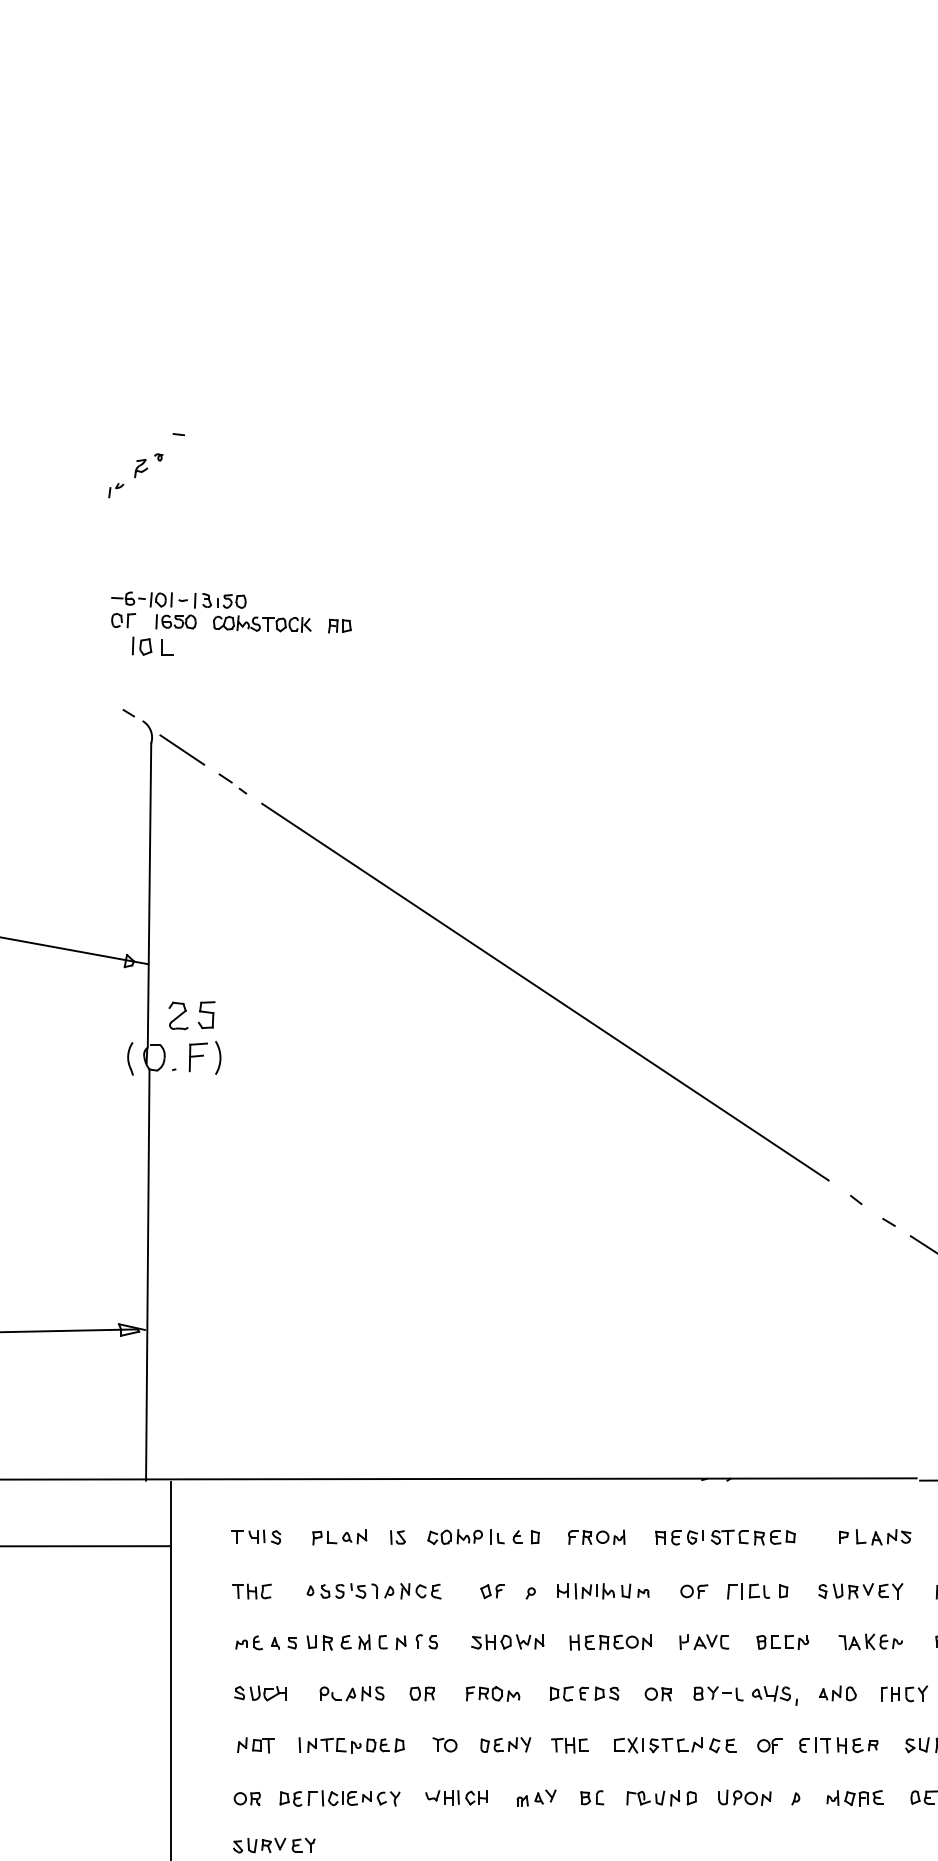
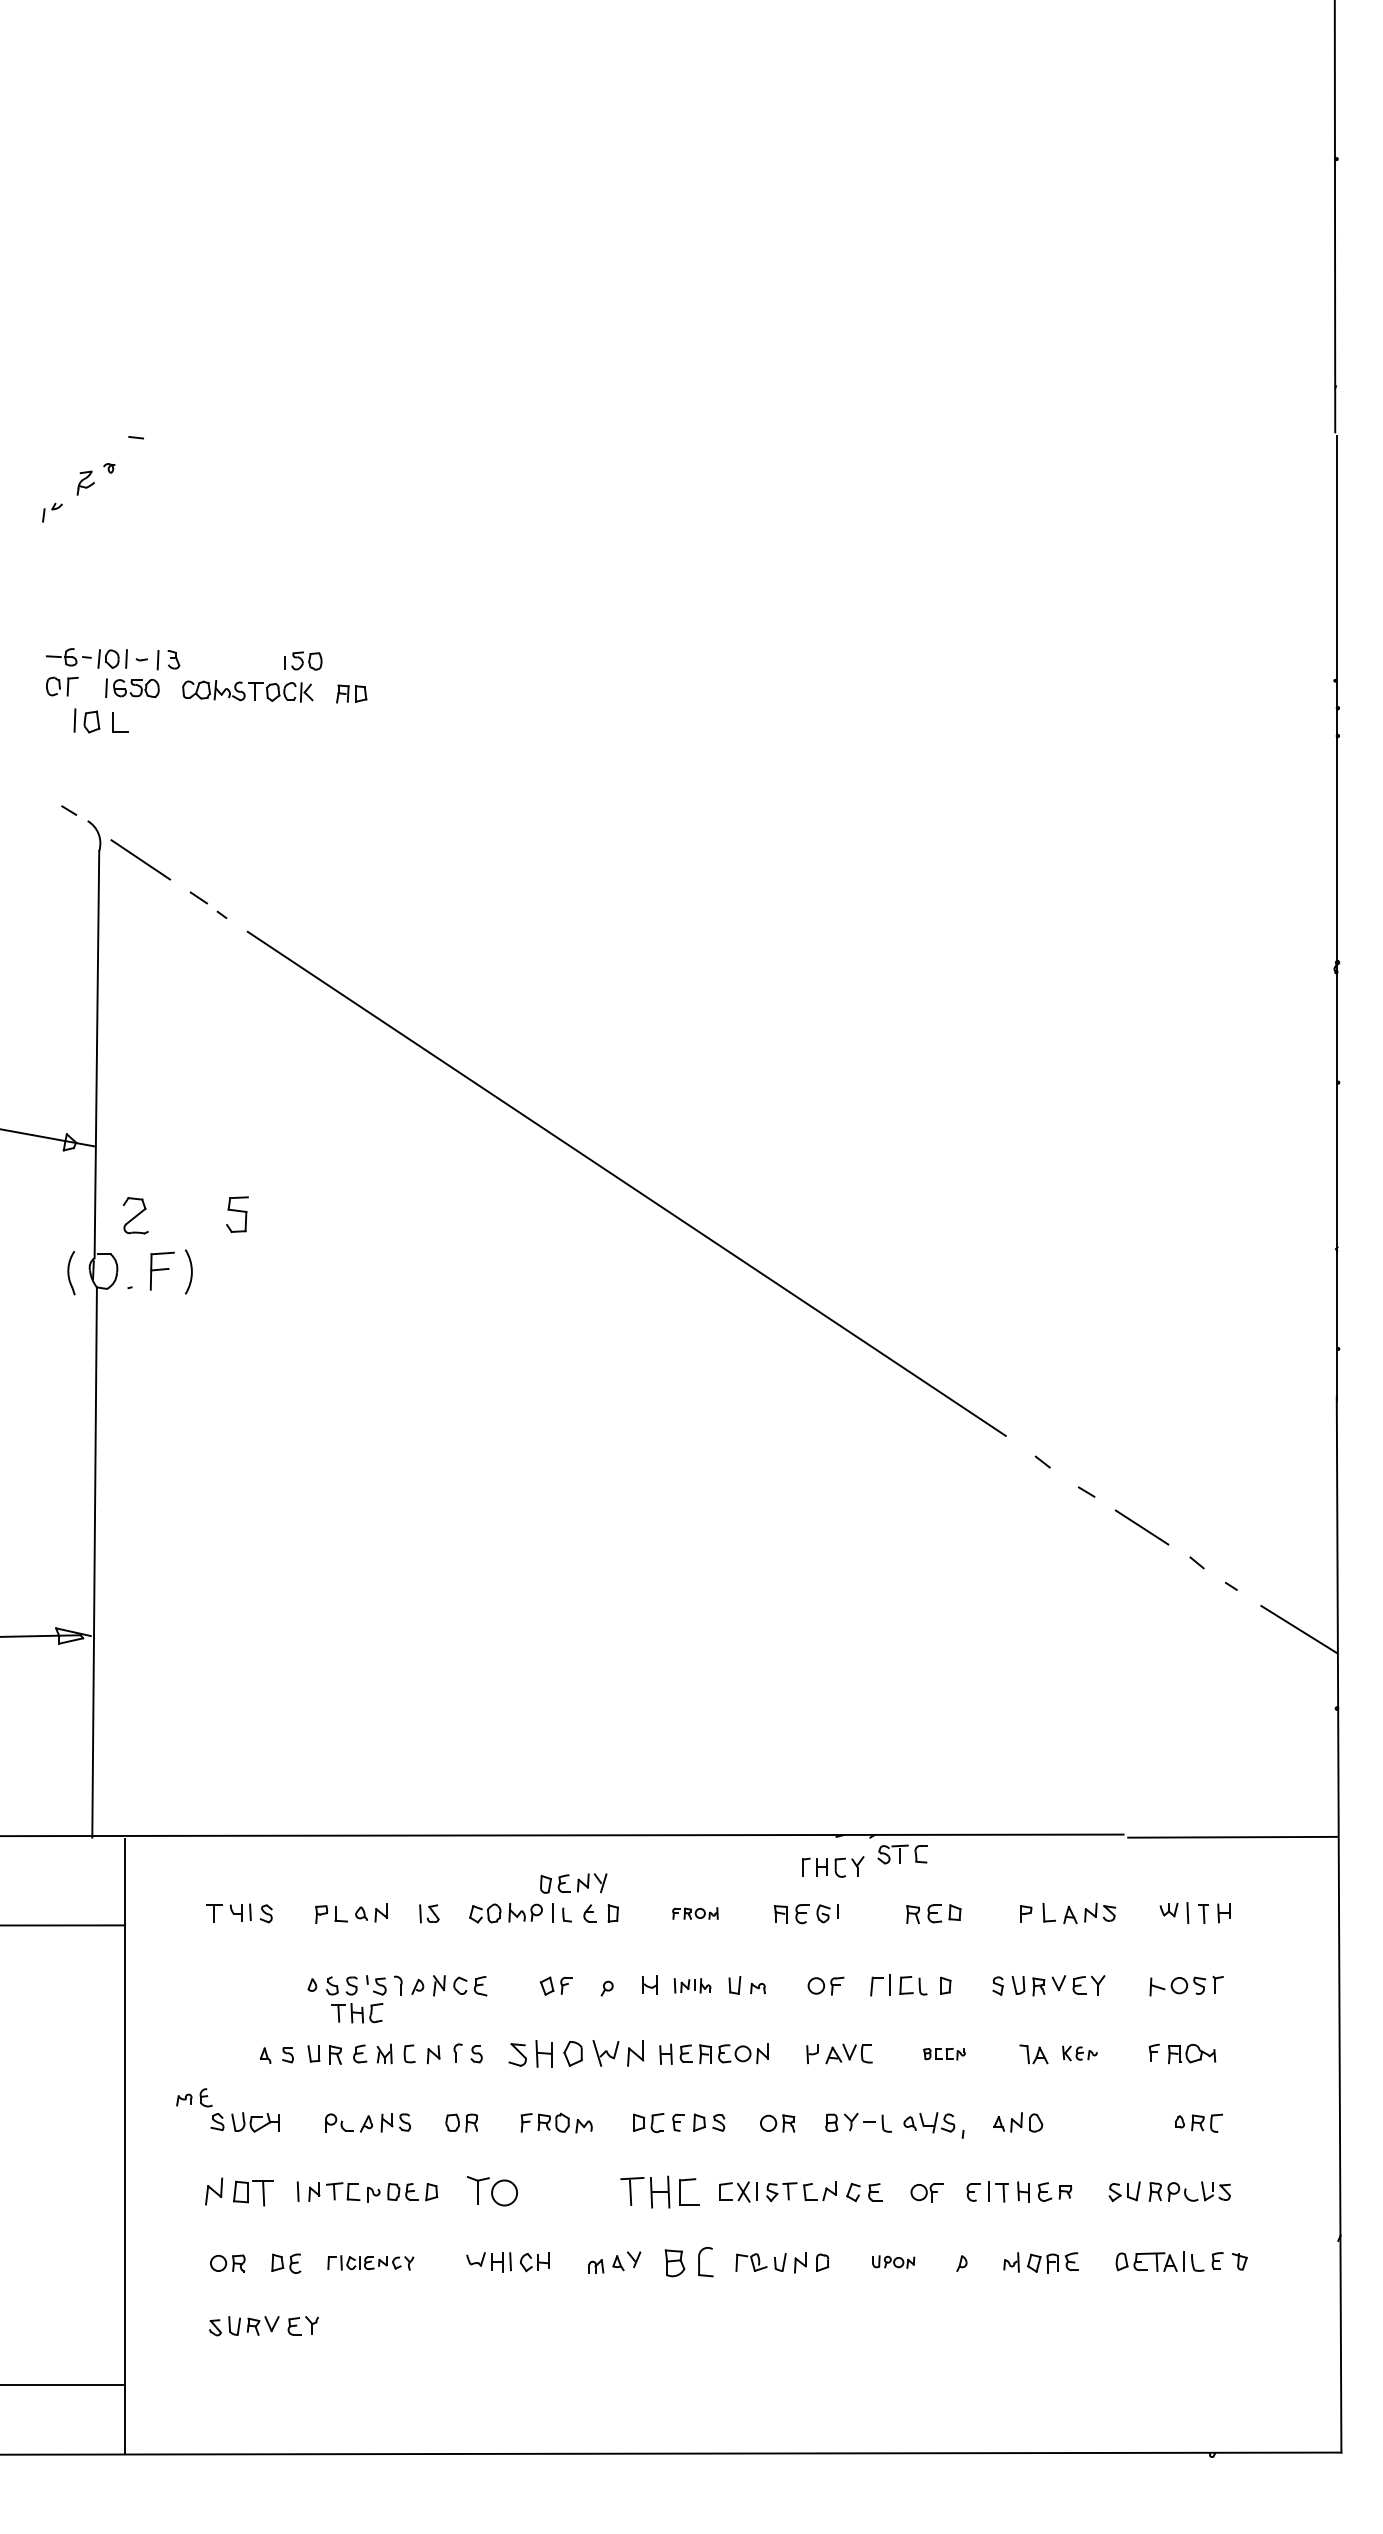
part: (232, 601) -> (303, 660), moved
part: (206, 1015) -> (237, 1214), moved
part: (596, 1537) -> (695, 1913), size x0.6
part: (729, 1537) -> (902, 1854), moved
part: (252, 1591) -> (357, 2013), moved
part: (594, 1591) -> (692, 1985), size x0.7
part: (507, 1641) -> (576, 2053), size x1.4
part: (782, 1641) -> (944, 2053), size x0.6
part: (883, 1641) -> (1079, 2053), size x0.7
part: (249, 1642) -> (194, 2097), moved
part: (904, 1693) -> (833, 1866), moved
part: (255, 1745) -> (238, 2191), size x1.4
part: (445, 1745) -> (492, 2191), size x1.6
part: (505, 1745) -> (573, 1883), moved
part: (569, 1745) -> (659, 2191), size x1.6
part: (592, 1797) -> (689, 2261), size x1.6
part: (744, 1797) -> (893, 2261), size x0.6
part: (353, 1798) -> (370, 2262), size x0.7

